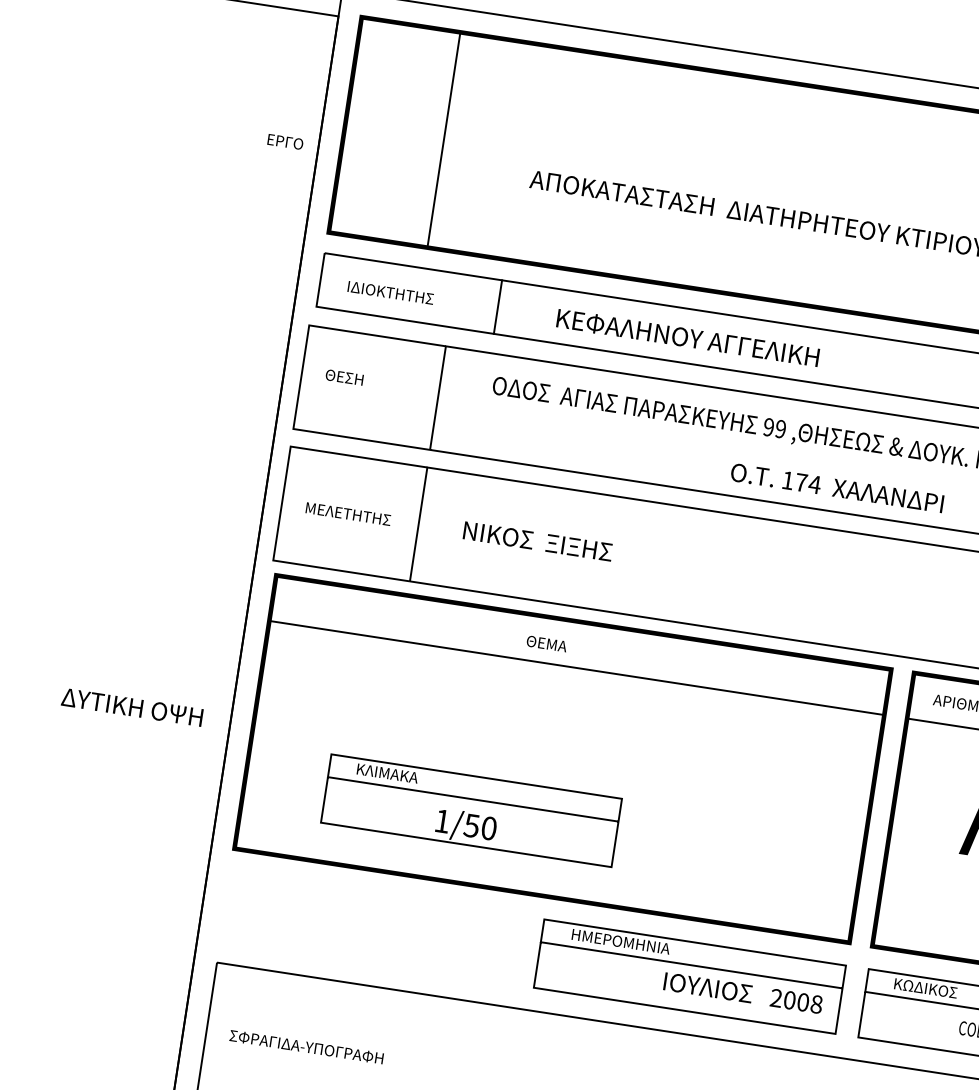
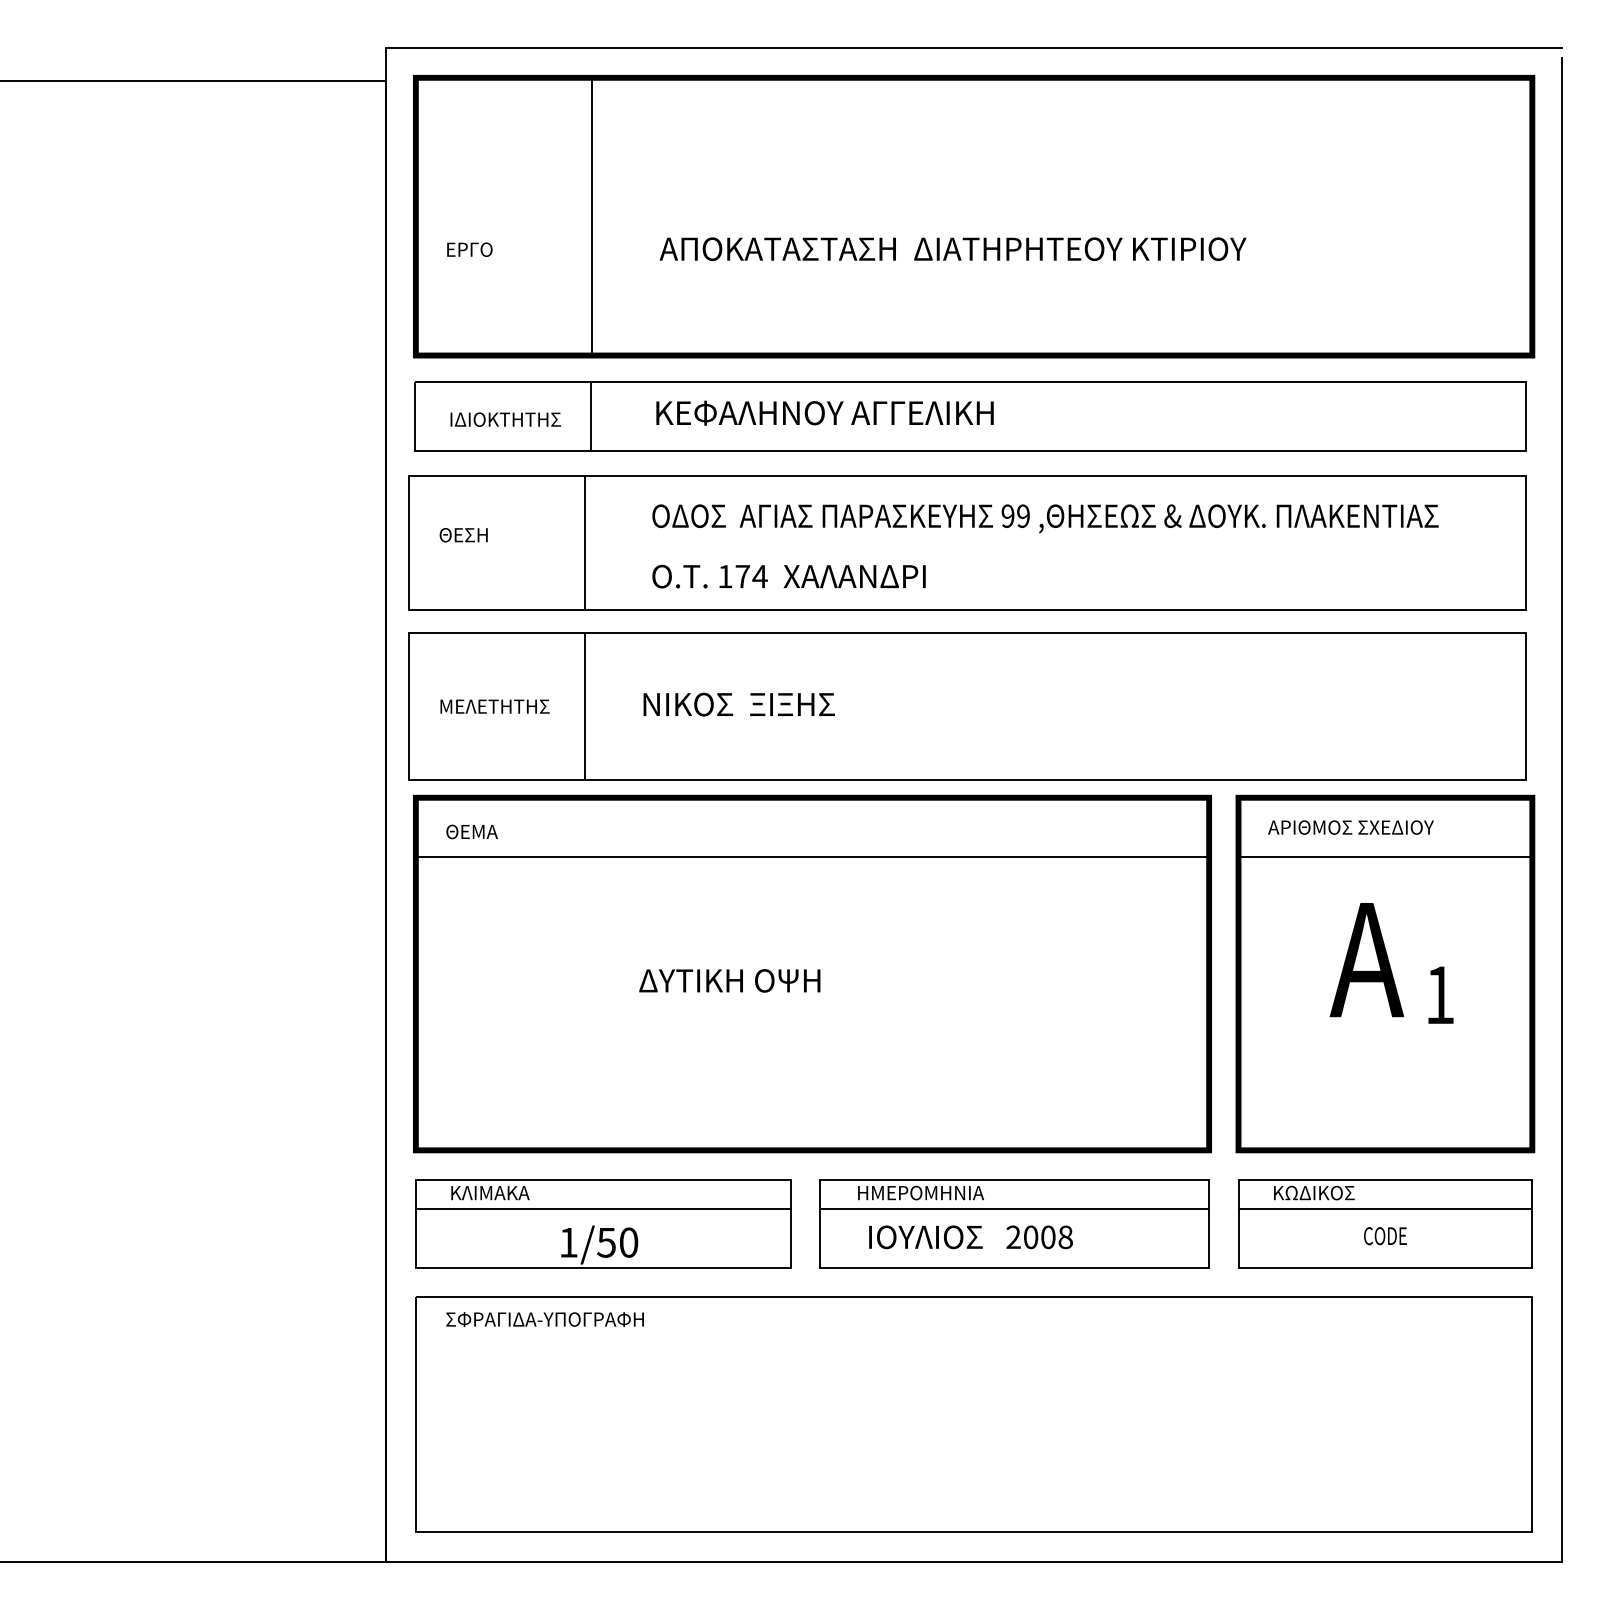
line: (444, 139) -> (592, 216), moved
text: (285, 141) -> (469, 249), moved
line: (498, 306) -> (590, 416), moved
text: (687, 337) -> (824, 412), moved
text: (836, 487) -> (788, 576), moved
text: (546, 643) -> (471, 831), moved
text: (132, 707) -> (729, 980), moved
part: (471, 810) -> (603, 1223), moved
text: (742, 993) -> (970, 1237), moved
text: (306, 1047) -> (544, 1319), moved

